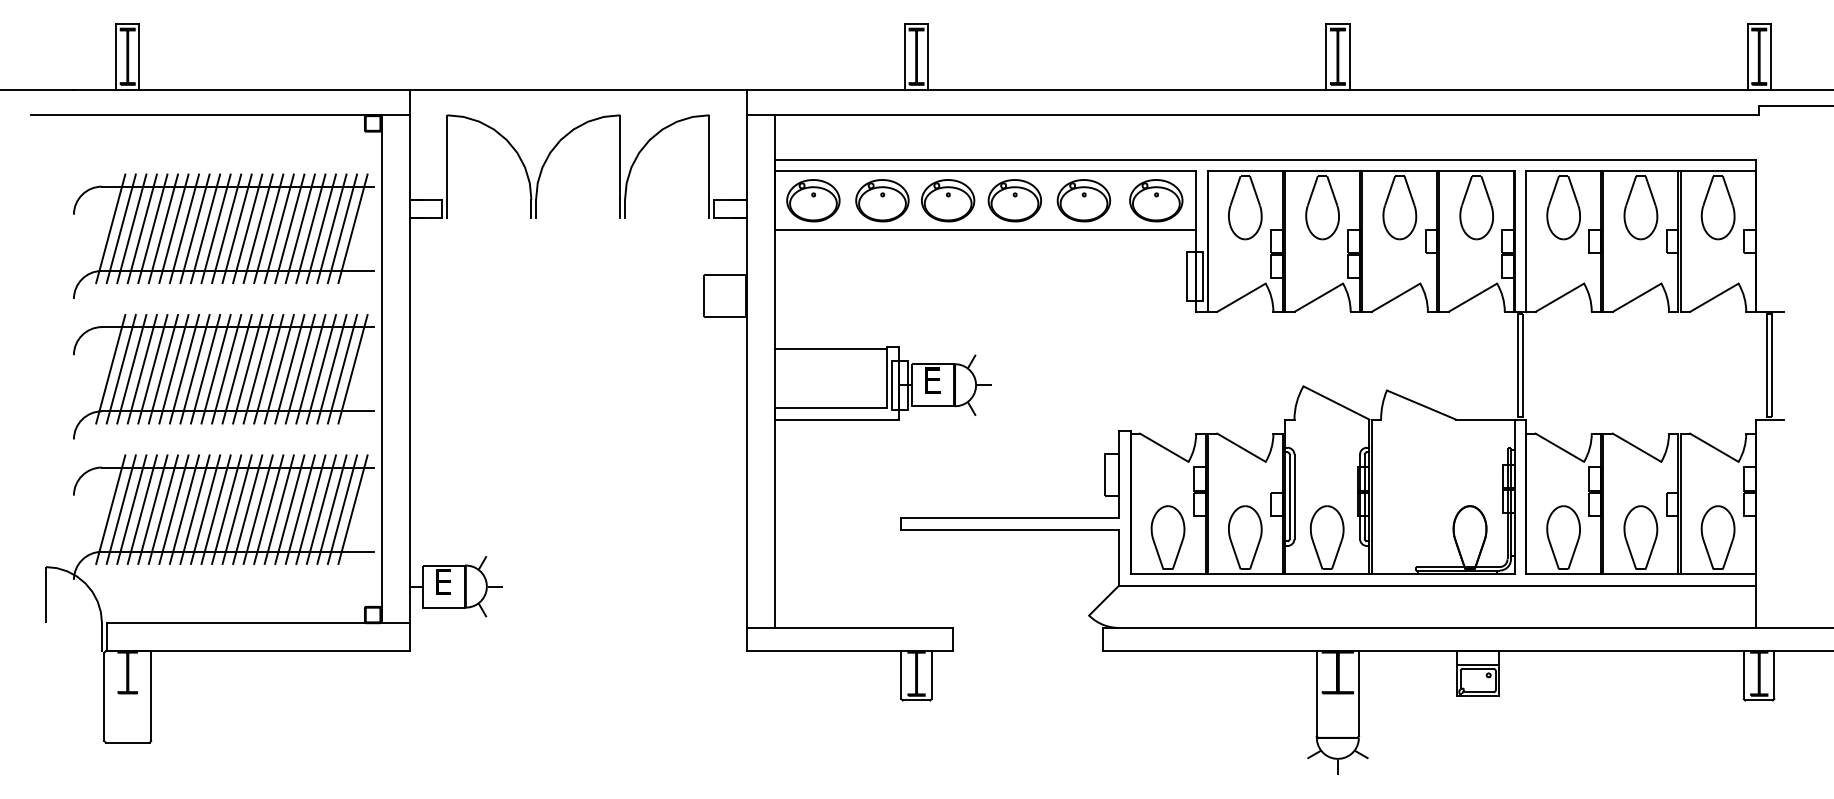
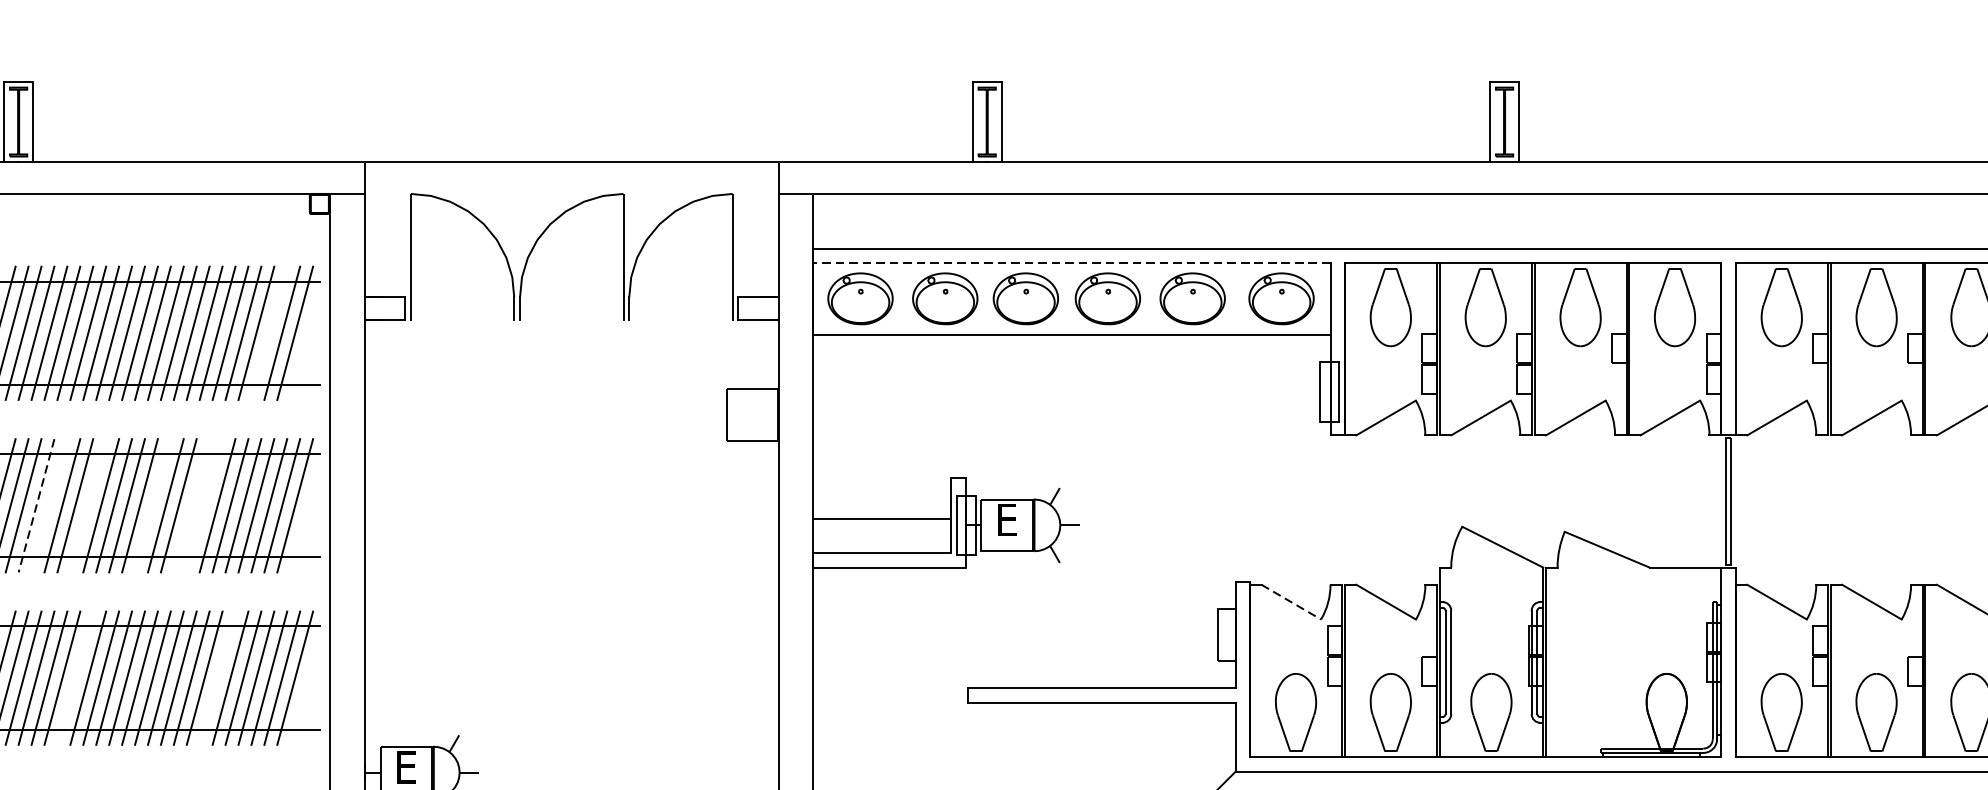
line: (985, 171) -> (1071, 262), solid -> dashed
line: (331, 228) -> (268, 332), removed
line: (830, 349) -> (881, 519), moved
line: (142, 369) -> (36, 506), solid -> dashed
line: (152, 369) -> (48, 506), removed
line: (184, 369) -> (88, 506), removed
line: (236, 369) -> (152, 506), removed
line: (268, 369) -> (191, 506), removed
line: (278, 369) -> (203, 506), removed
line: (1164, 447) -> (1291, 601), solid -> dashed
line: (173, 509) -> (74, 677), removed
line: (289, 509) -> (217, 677), removed

